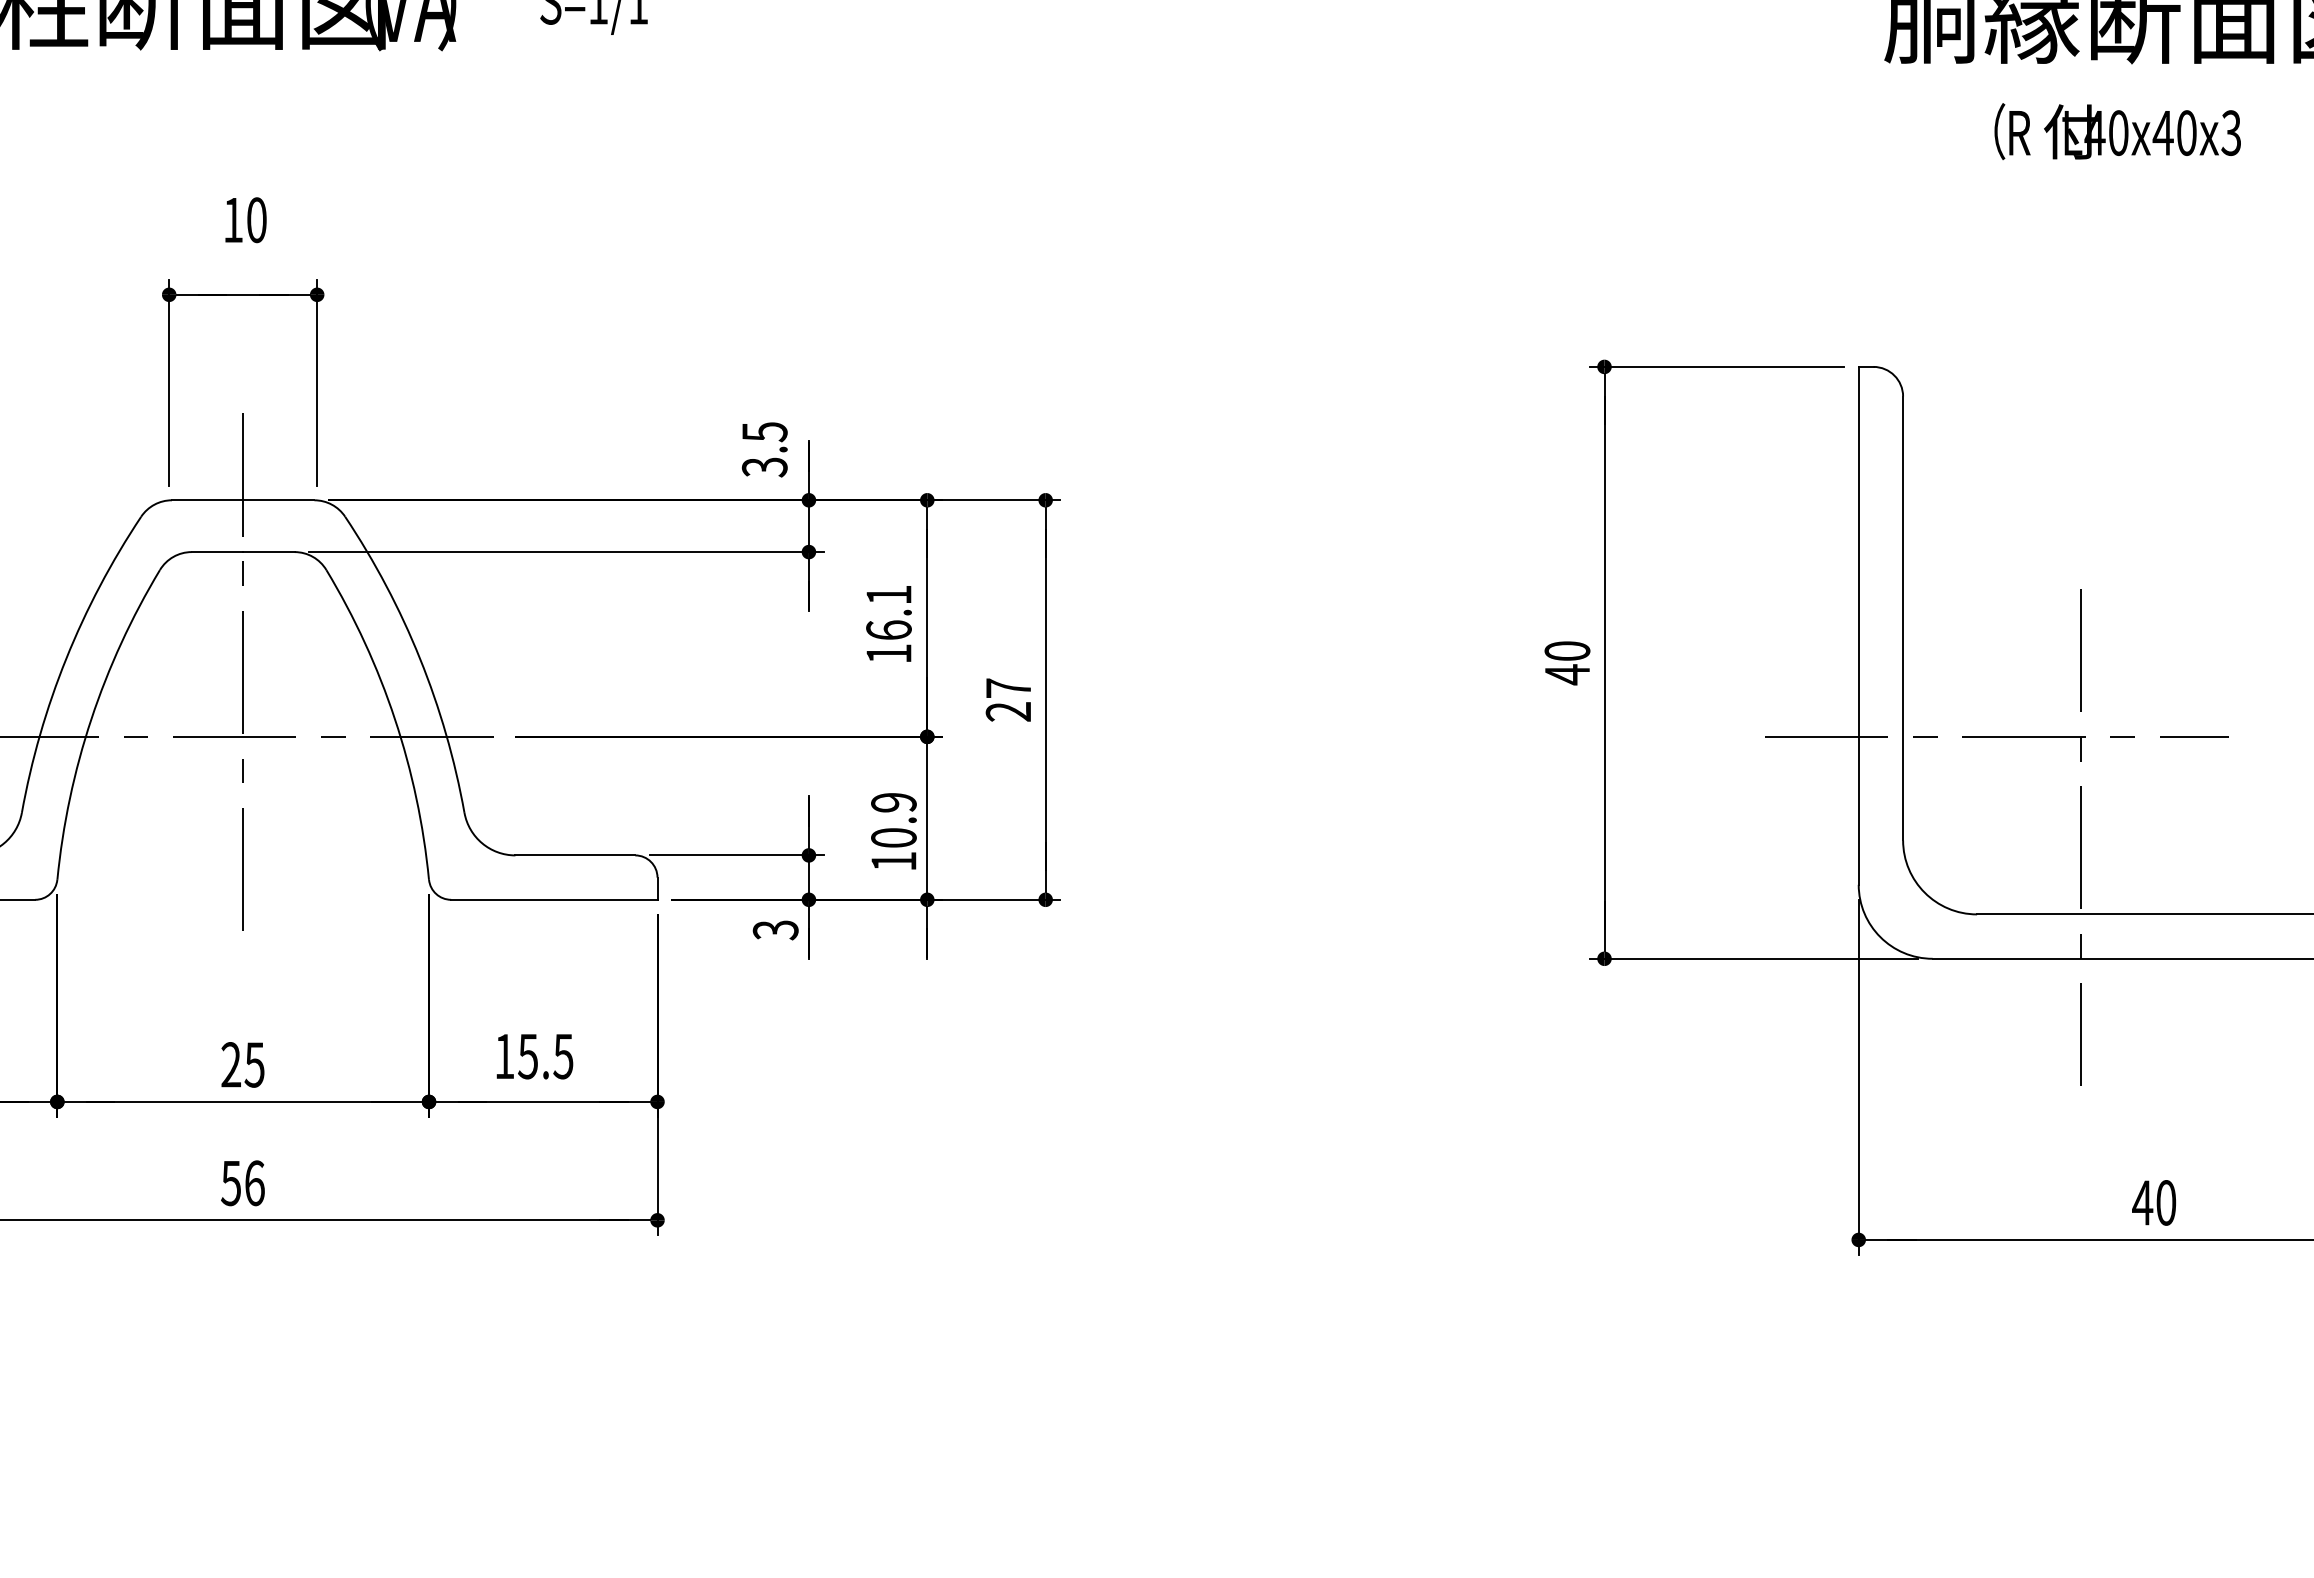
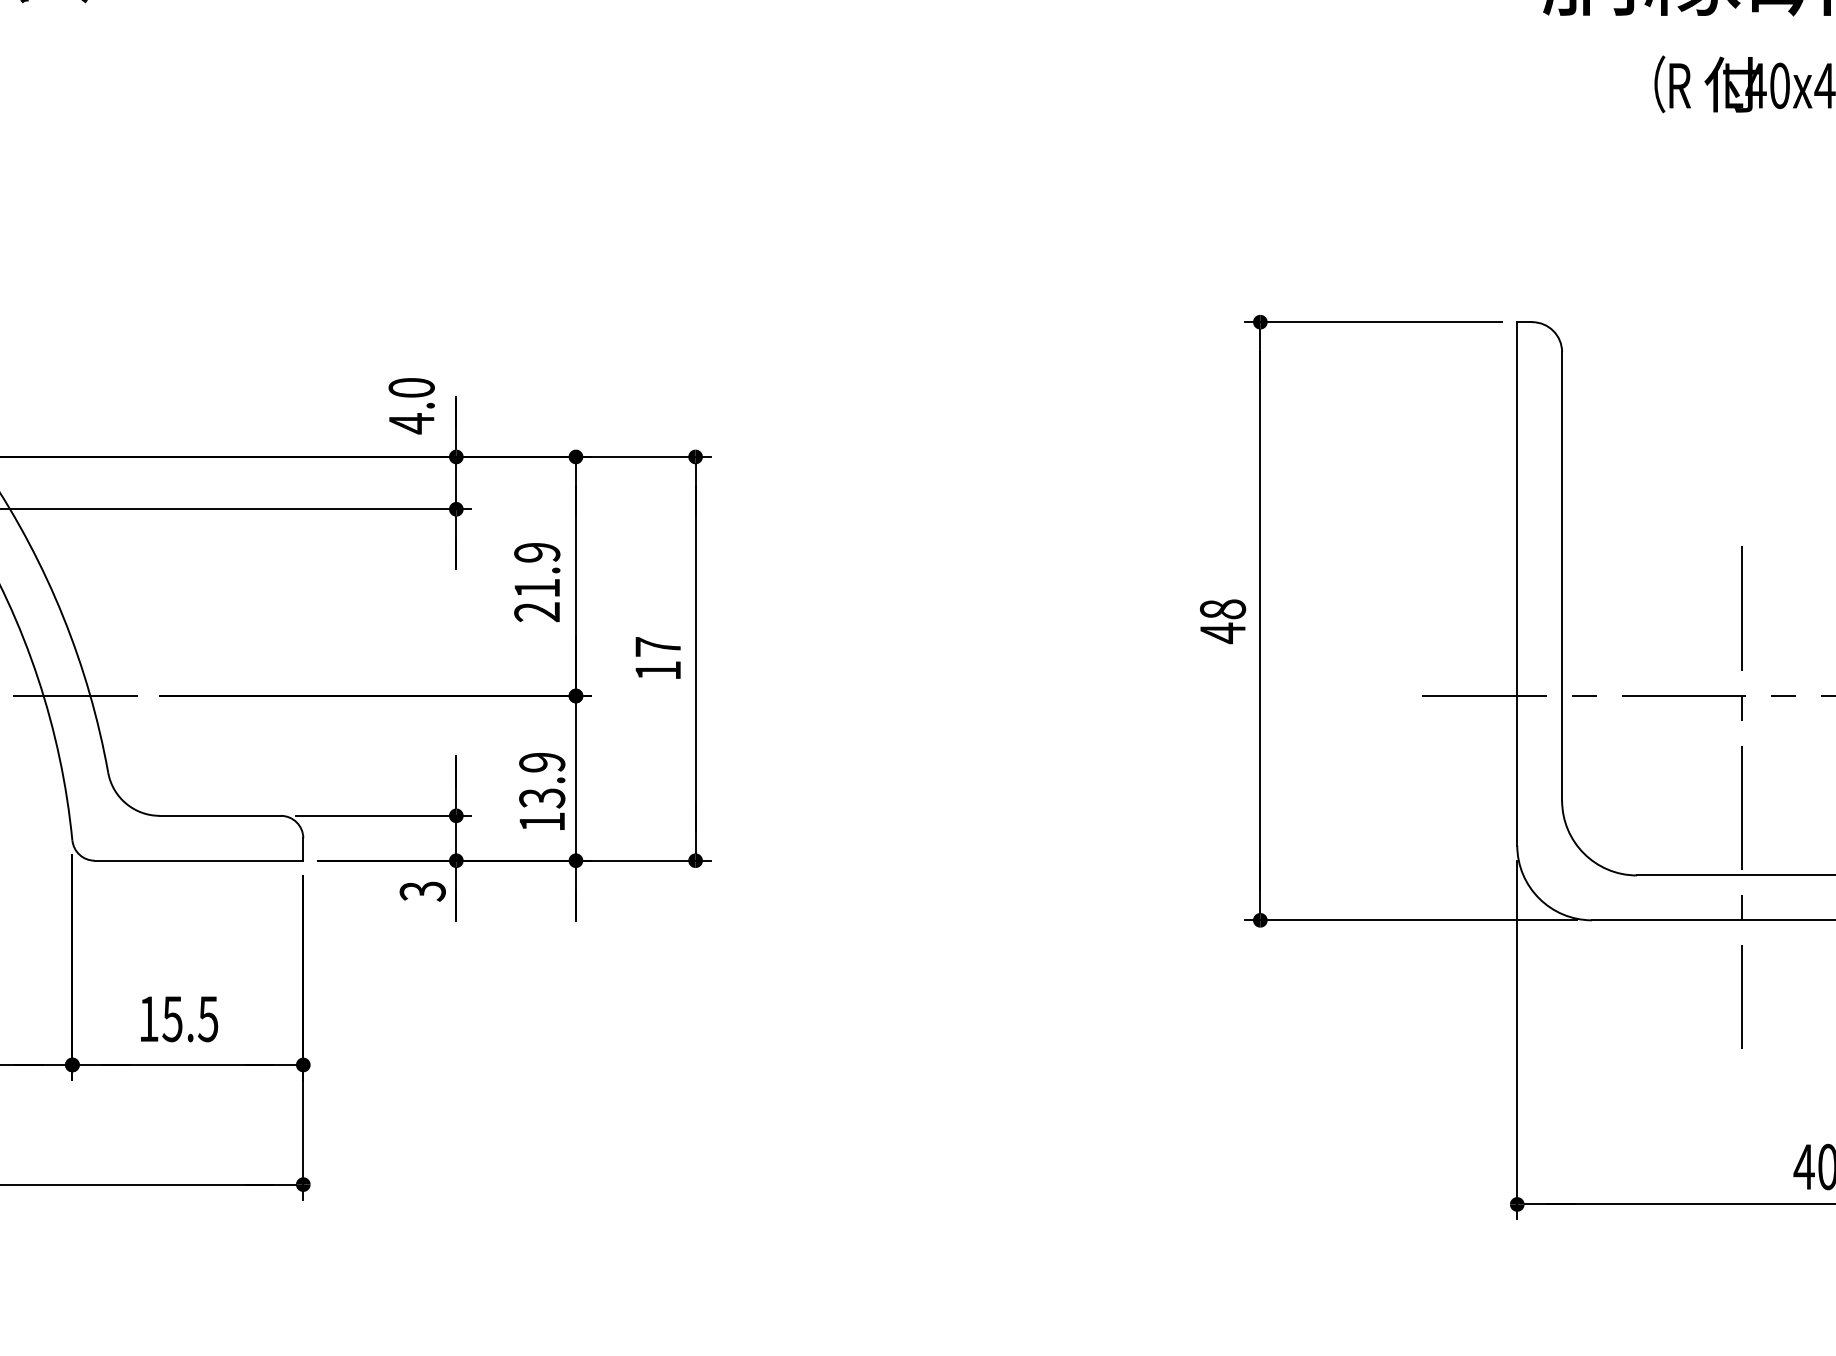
text: (764, 450) -> (411, 406), 3.5 -> 4.0
text: (888, 624) -> (536, 582), 16.1 -> 21.9
text: (1567, 650) -> (1222, 608), 40 -> 48
text: (1007, 711) -> (657, 670), 27 -> 17
text: (893, 838) -> (541, 798), 10.9 -> 13.9

